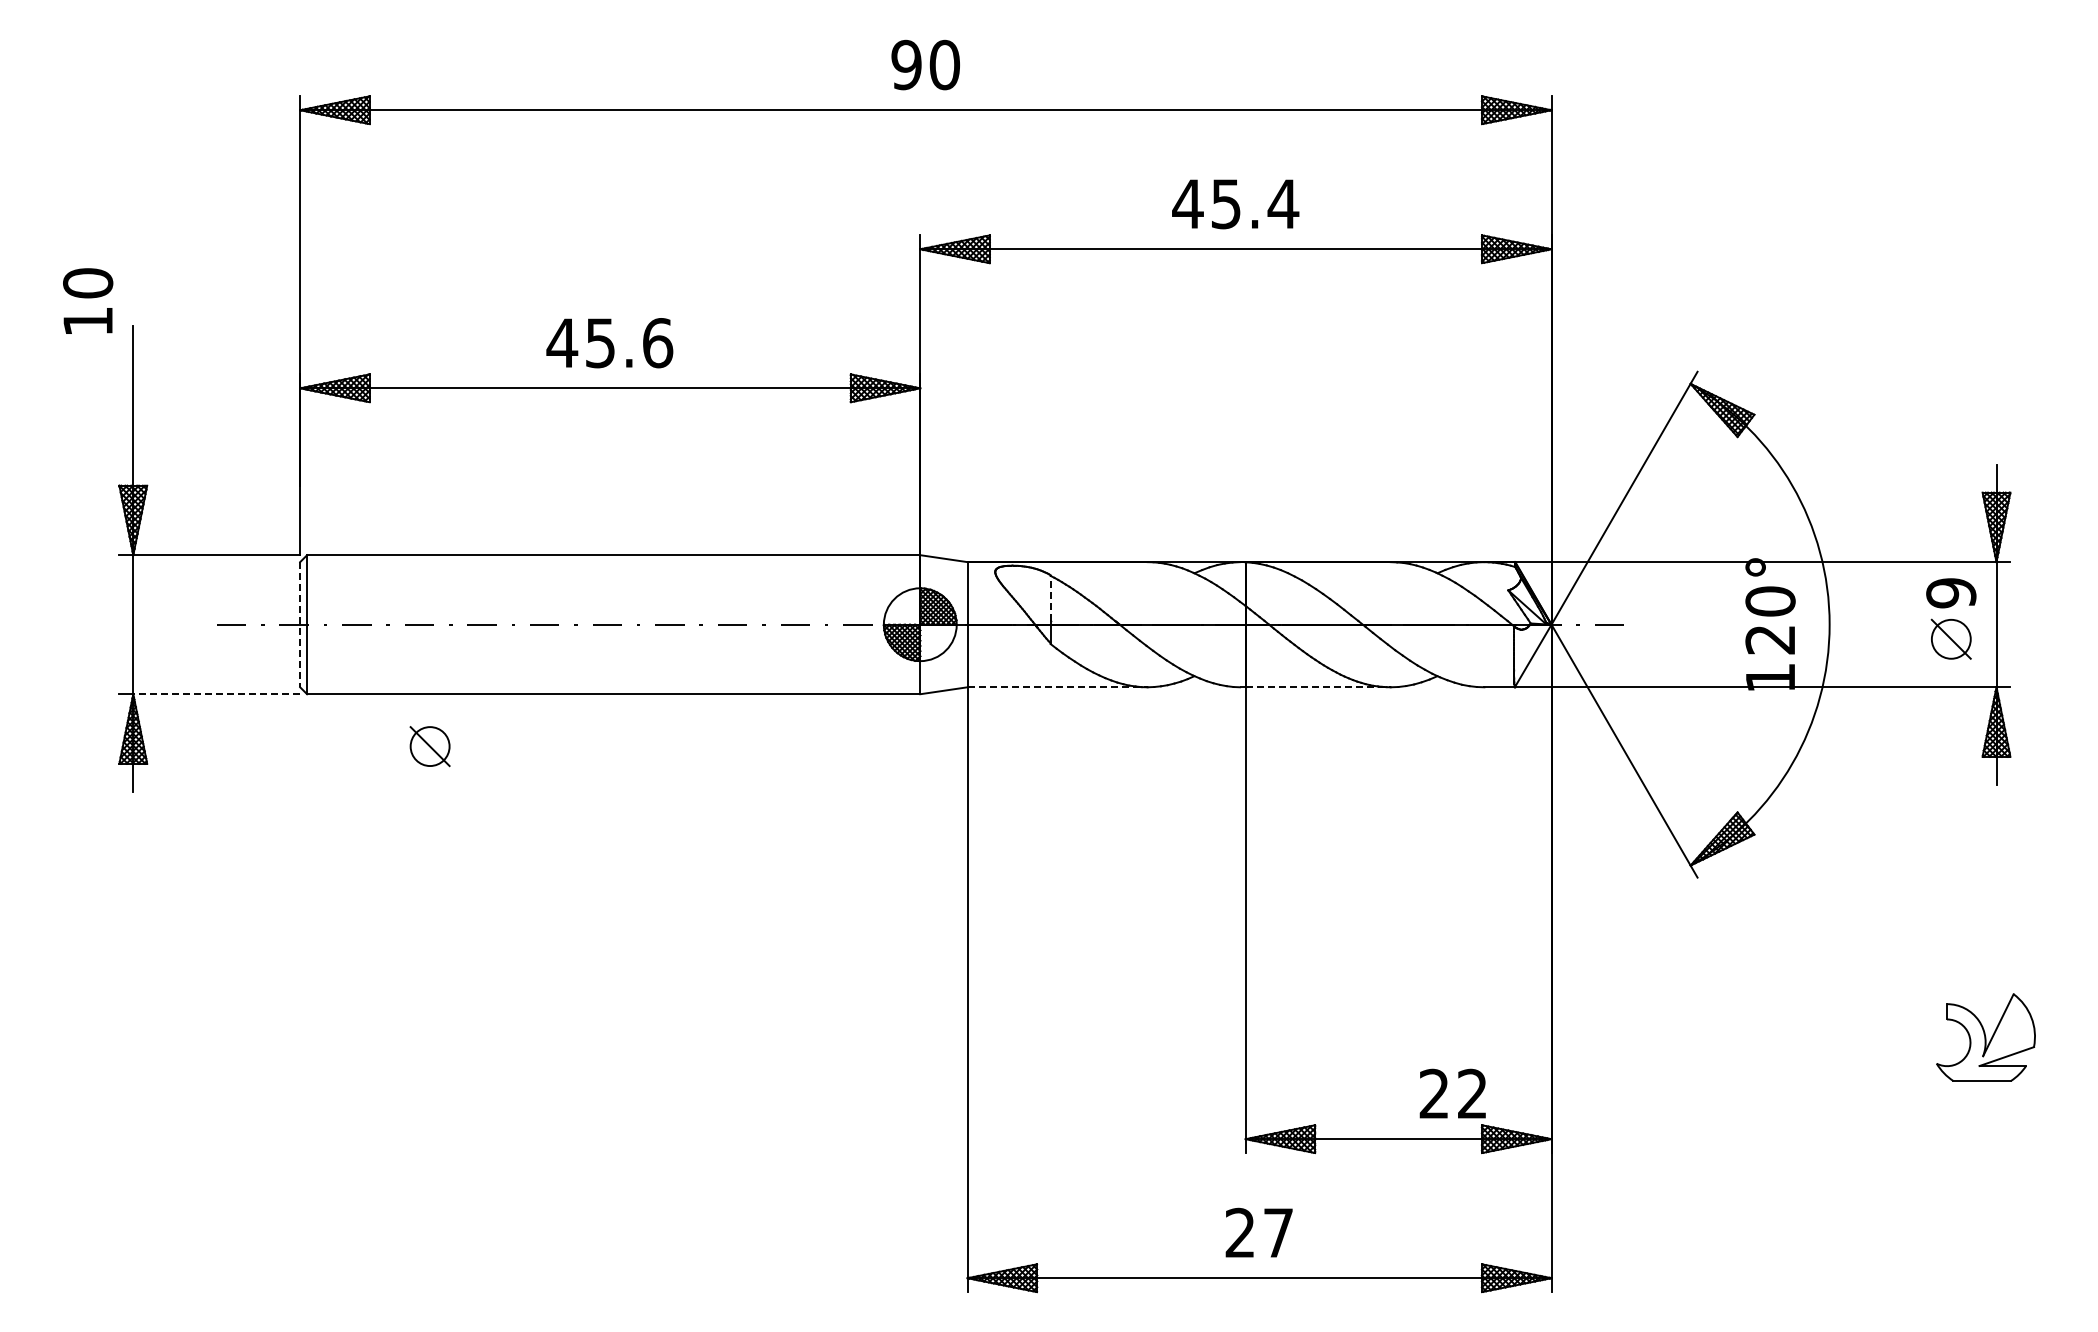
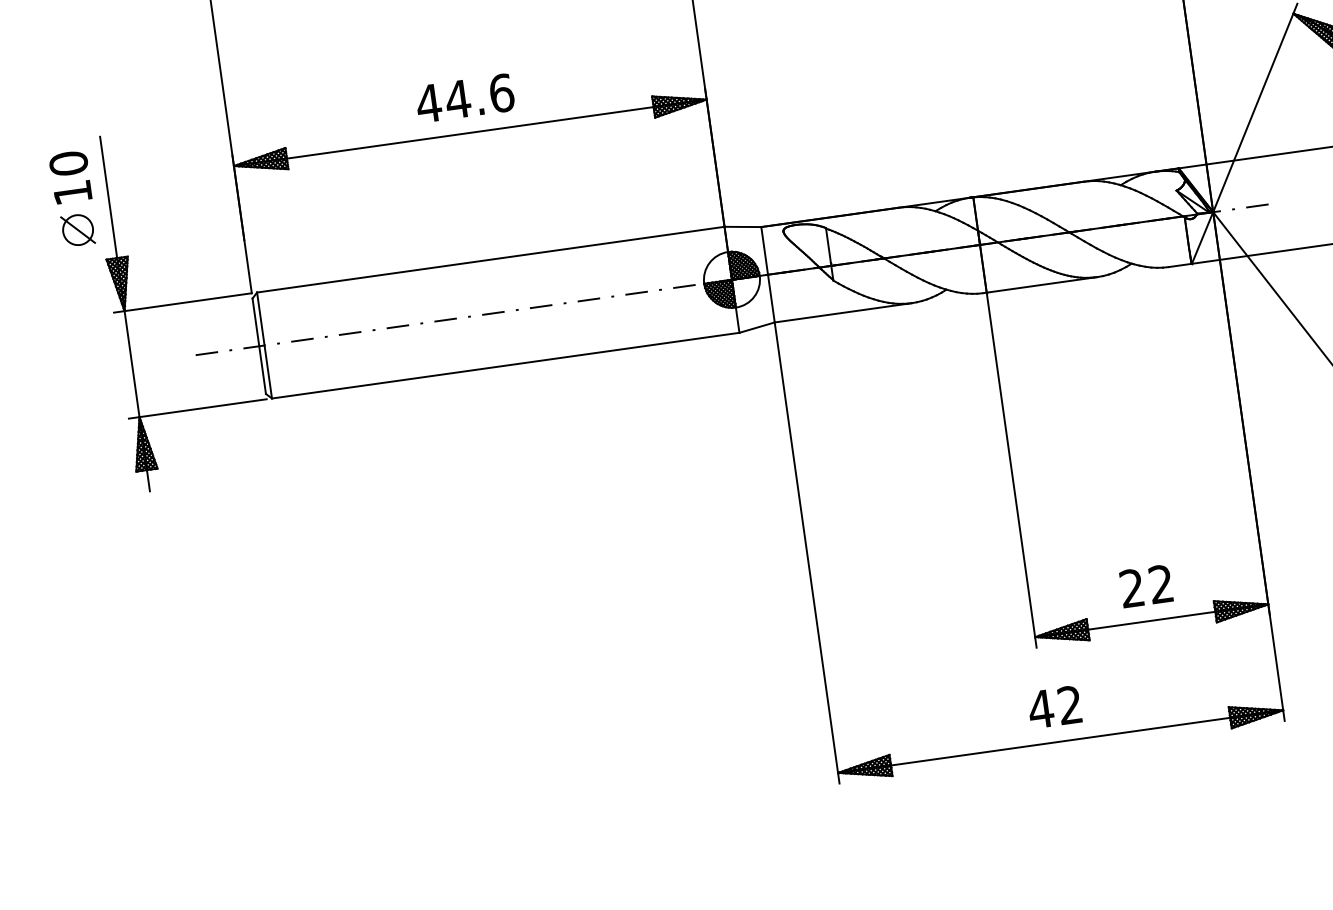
text: (88, 300) -> (70, 176), moved
text: (600, 343) -> (458, 99), 45.6 -> 44.6
line: (1050, 597) -> (828, 245), dashed -> solid
line: (300, 624) -> (259, 346), dashed -> solid
line: (1058, 687) -> (844, 312), dashed -> solid
line: (1318, 687) -> (1042, 285), dashed -> solid
line: (216, 694) -> (202, 408), dashed -> solid
part: (429, 746) -> (77, 230), moved
text: (1452, 1093) -> (1145, 586), moved
text: (1258, 1232) -> (1054, 706), 27 -> 42

